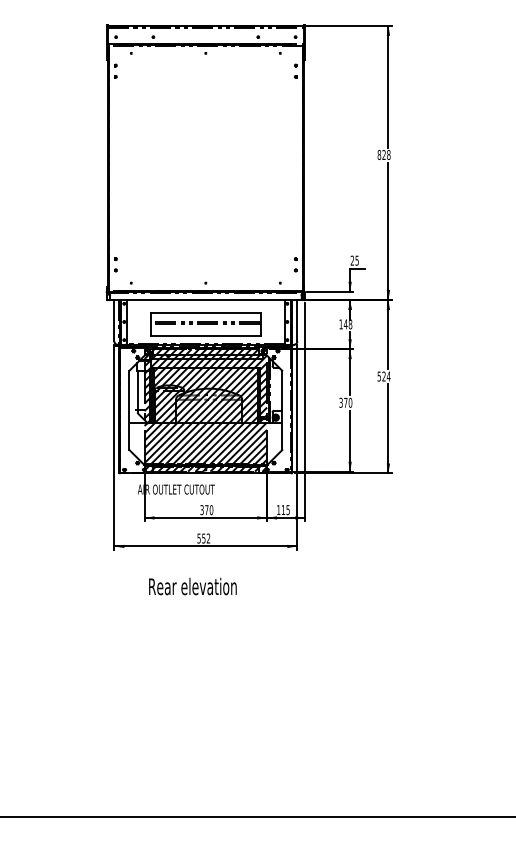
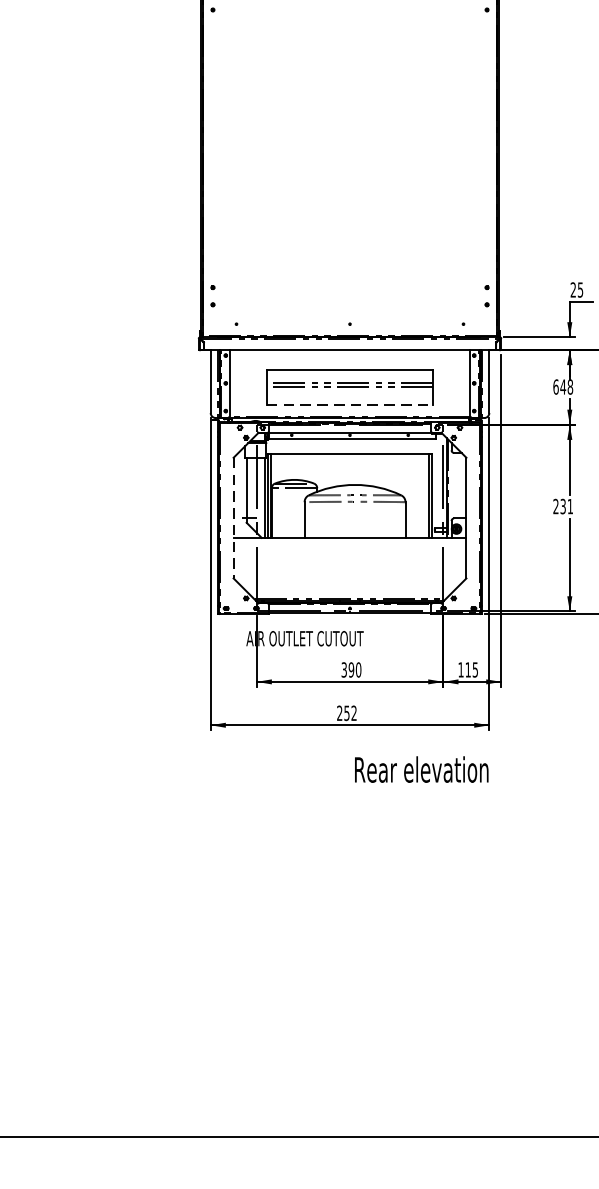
text: (340, 324) -> (555, 387), 148 -> 648
line: (205, 336) -> (349, 405), solid -> dashed
text: (345, 402) -> (562, 506), 370 -> 231
line: (129, 410) -> (233, 518), solid -> dashed
hatch: (205, 410) -> (349, 518), removed
text: (206, 510) -> (351, 670), 370 -> 390
text: (198, 538) -> (338, 713), 552 -> 252
text: (192, 586) -> (421, 769), moved

